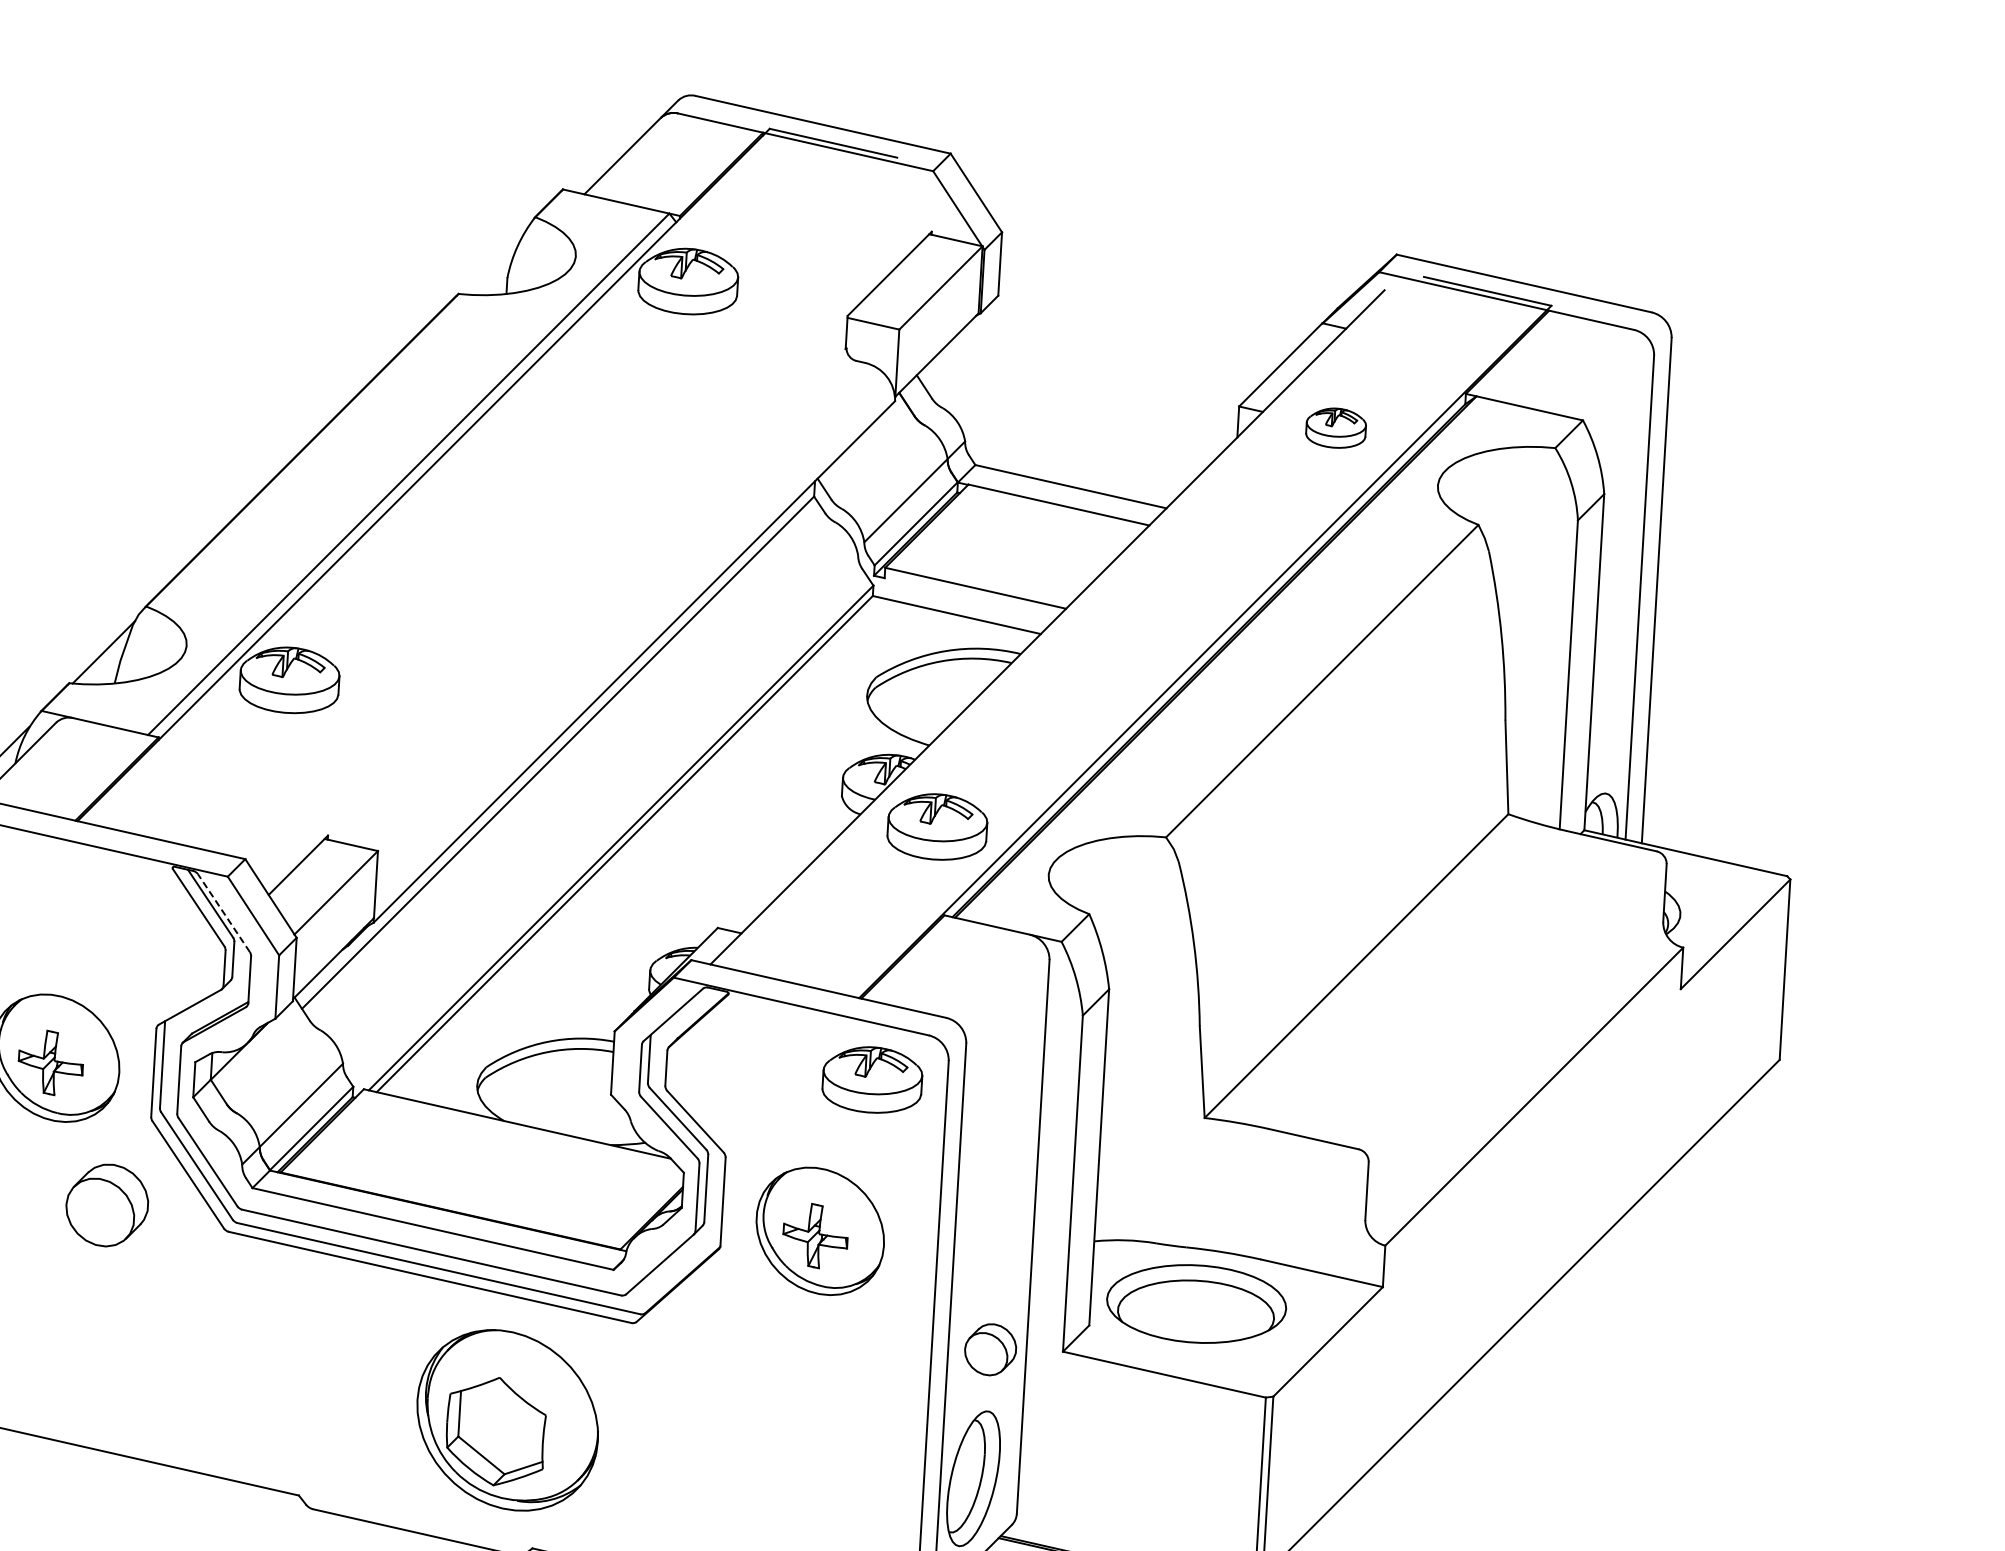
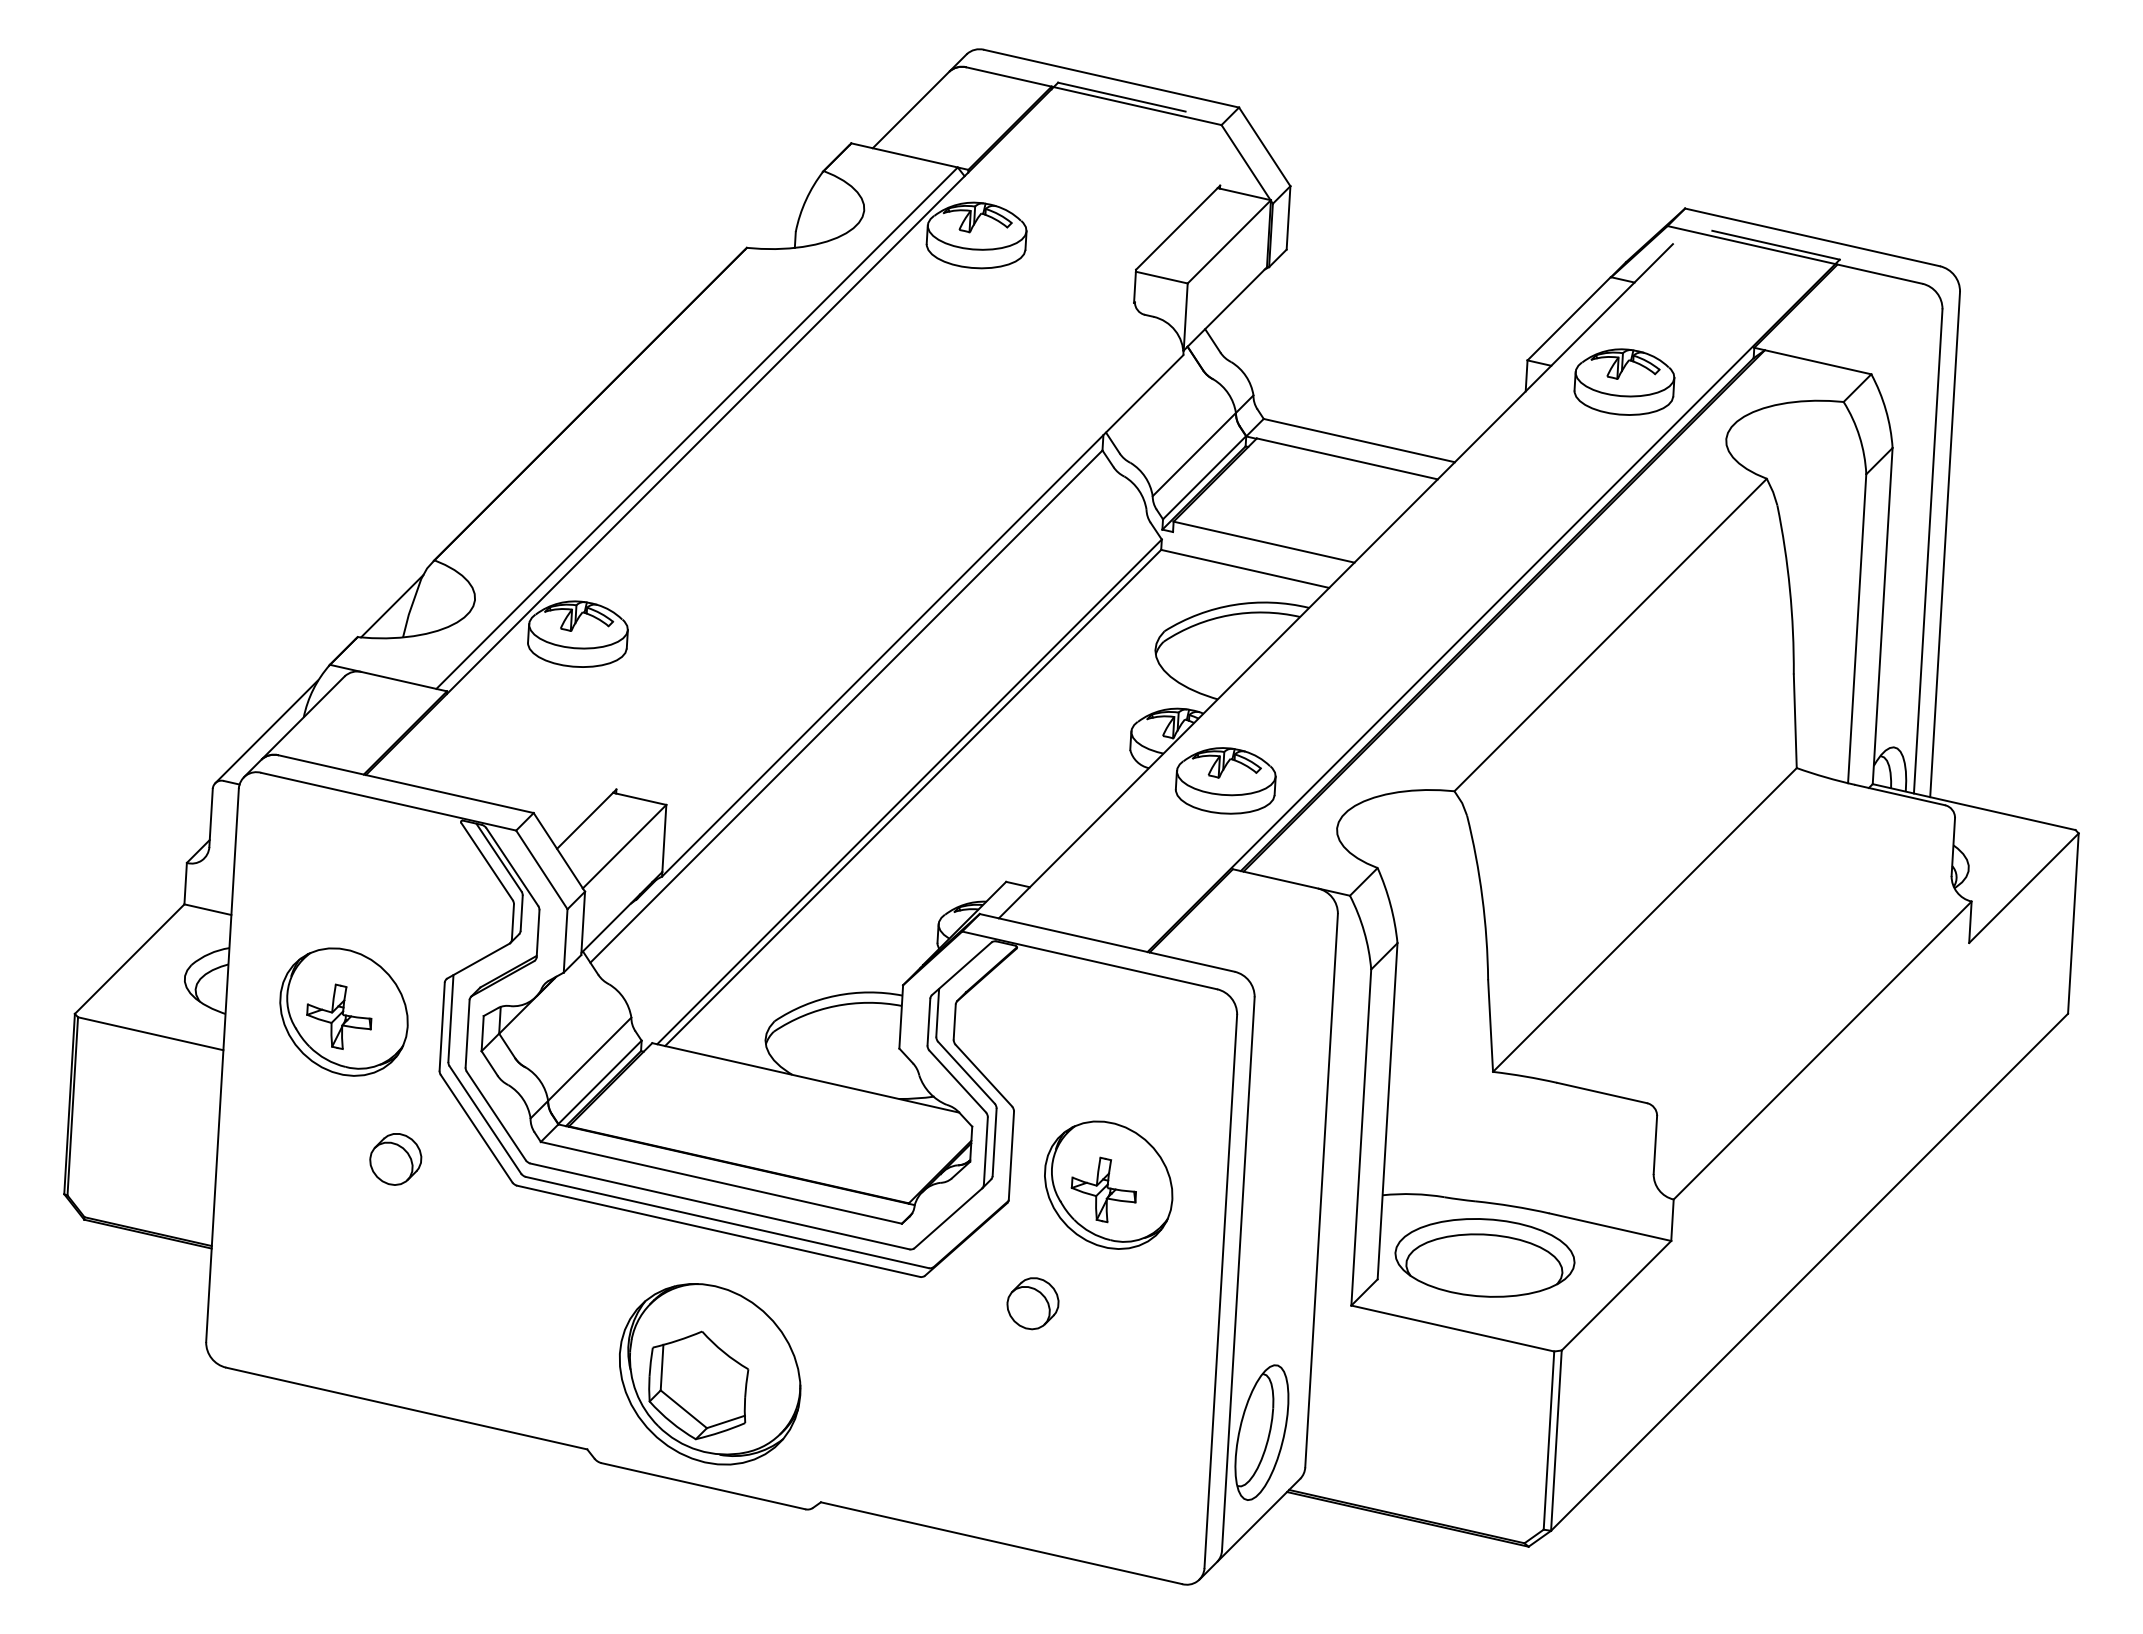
part: (1336, 427) -> (1624, 381), size x1.67
line: (224, 913) -> (512, 867), dashed -> solid
part: (872, 1079) -> (1160, 1033), removed
part: (107, 1205) -> (395, 1159), size x0.62
part: (990, 1349) -> (1032, 1303), moved
part: (508, 1420) -> (710, 1374), moved

